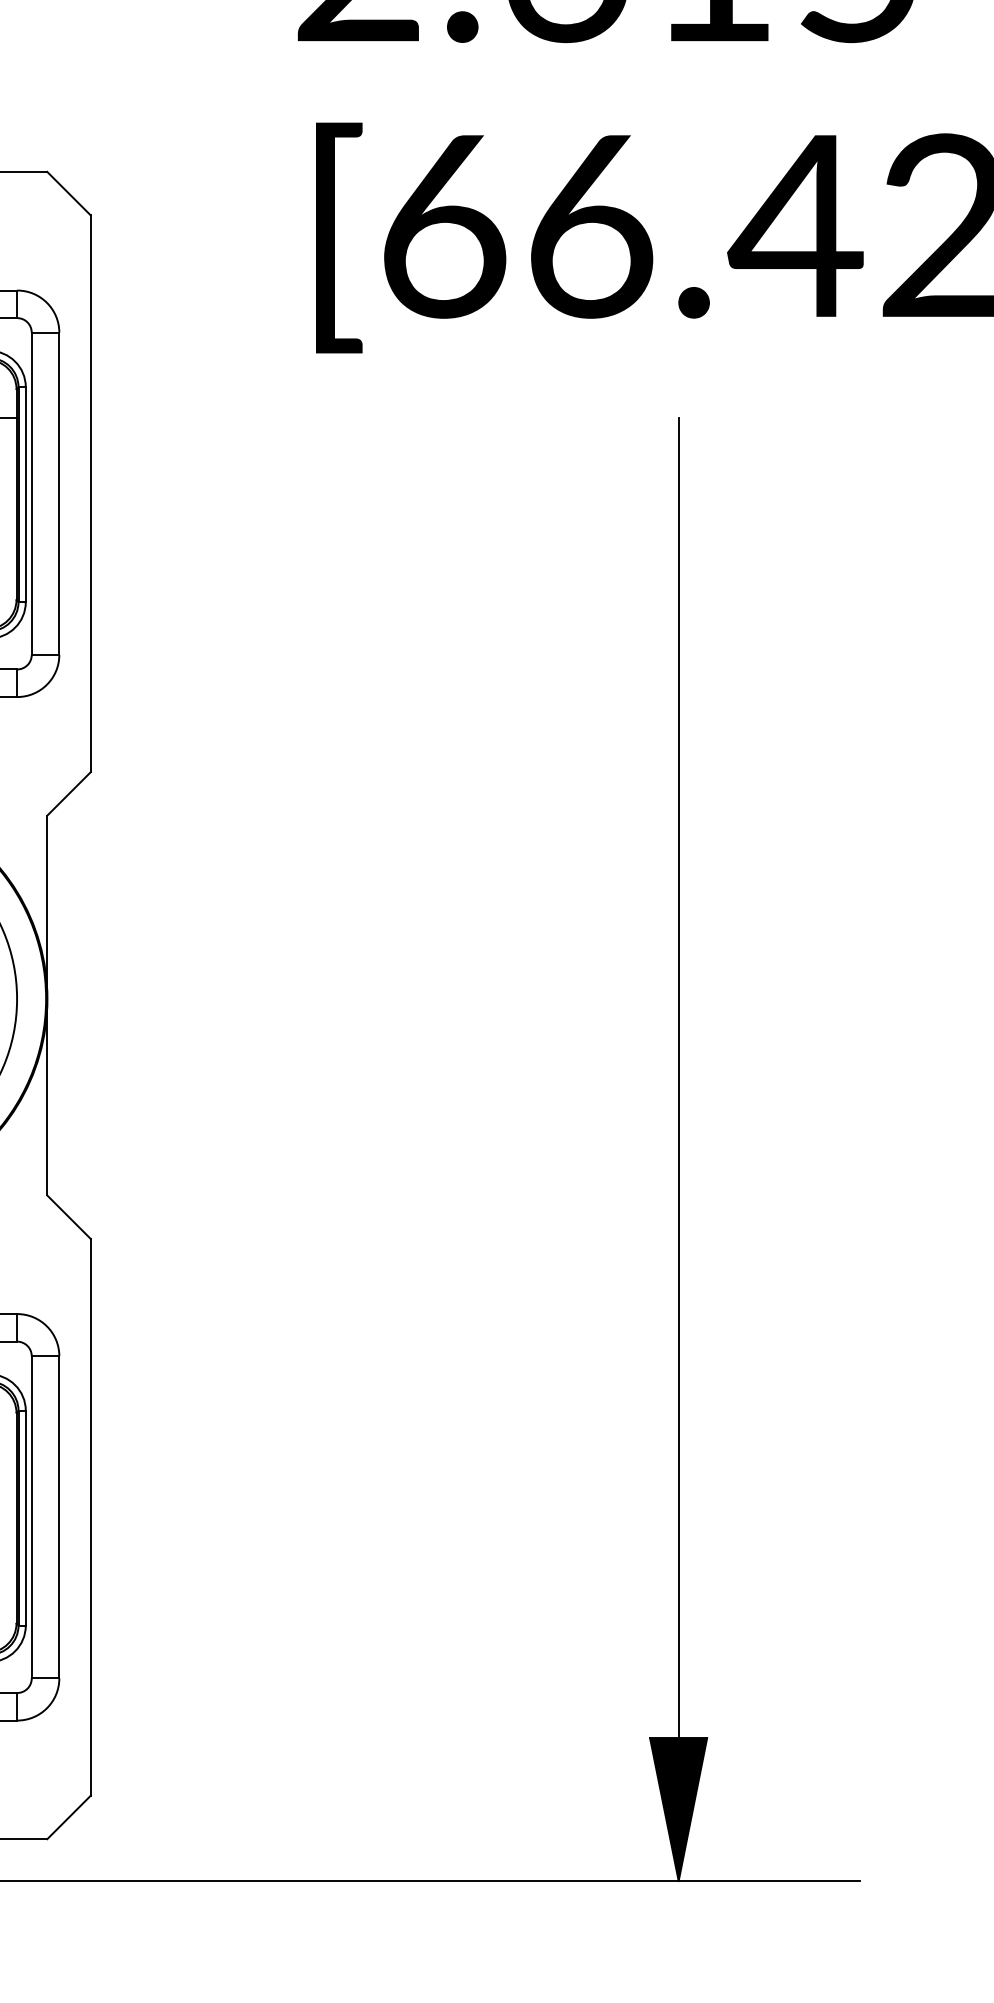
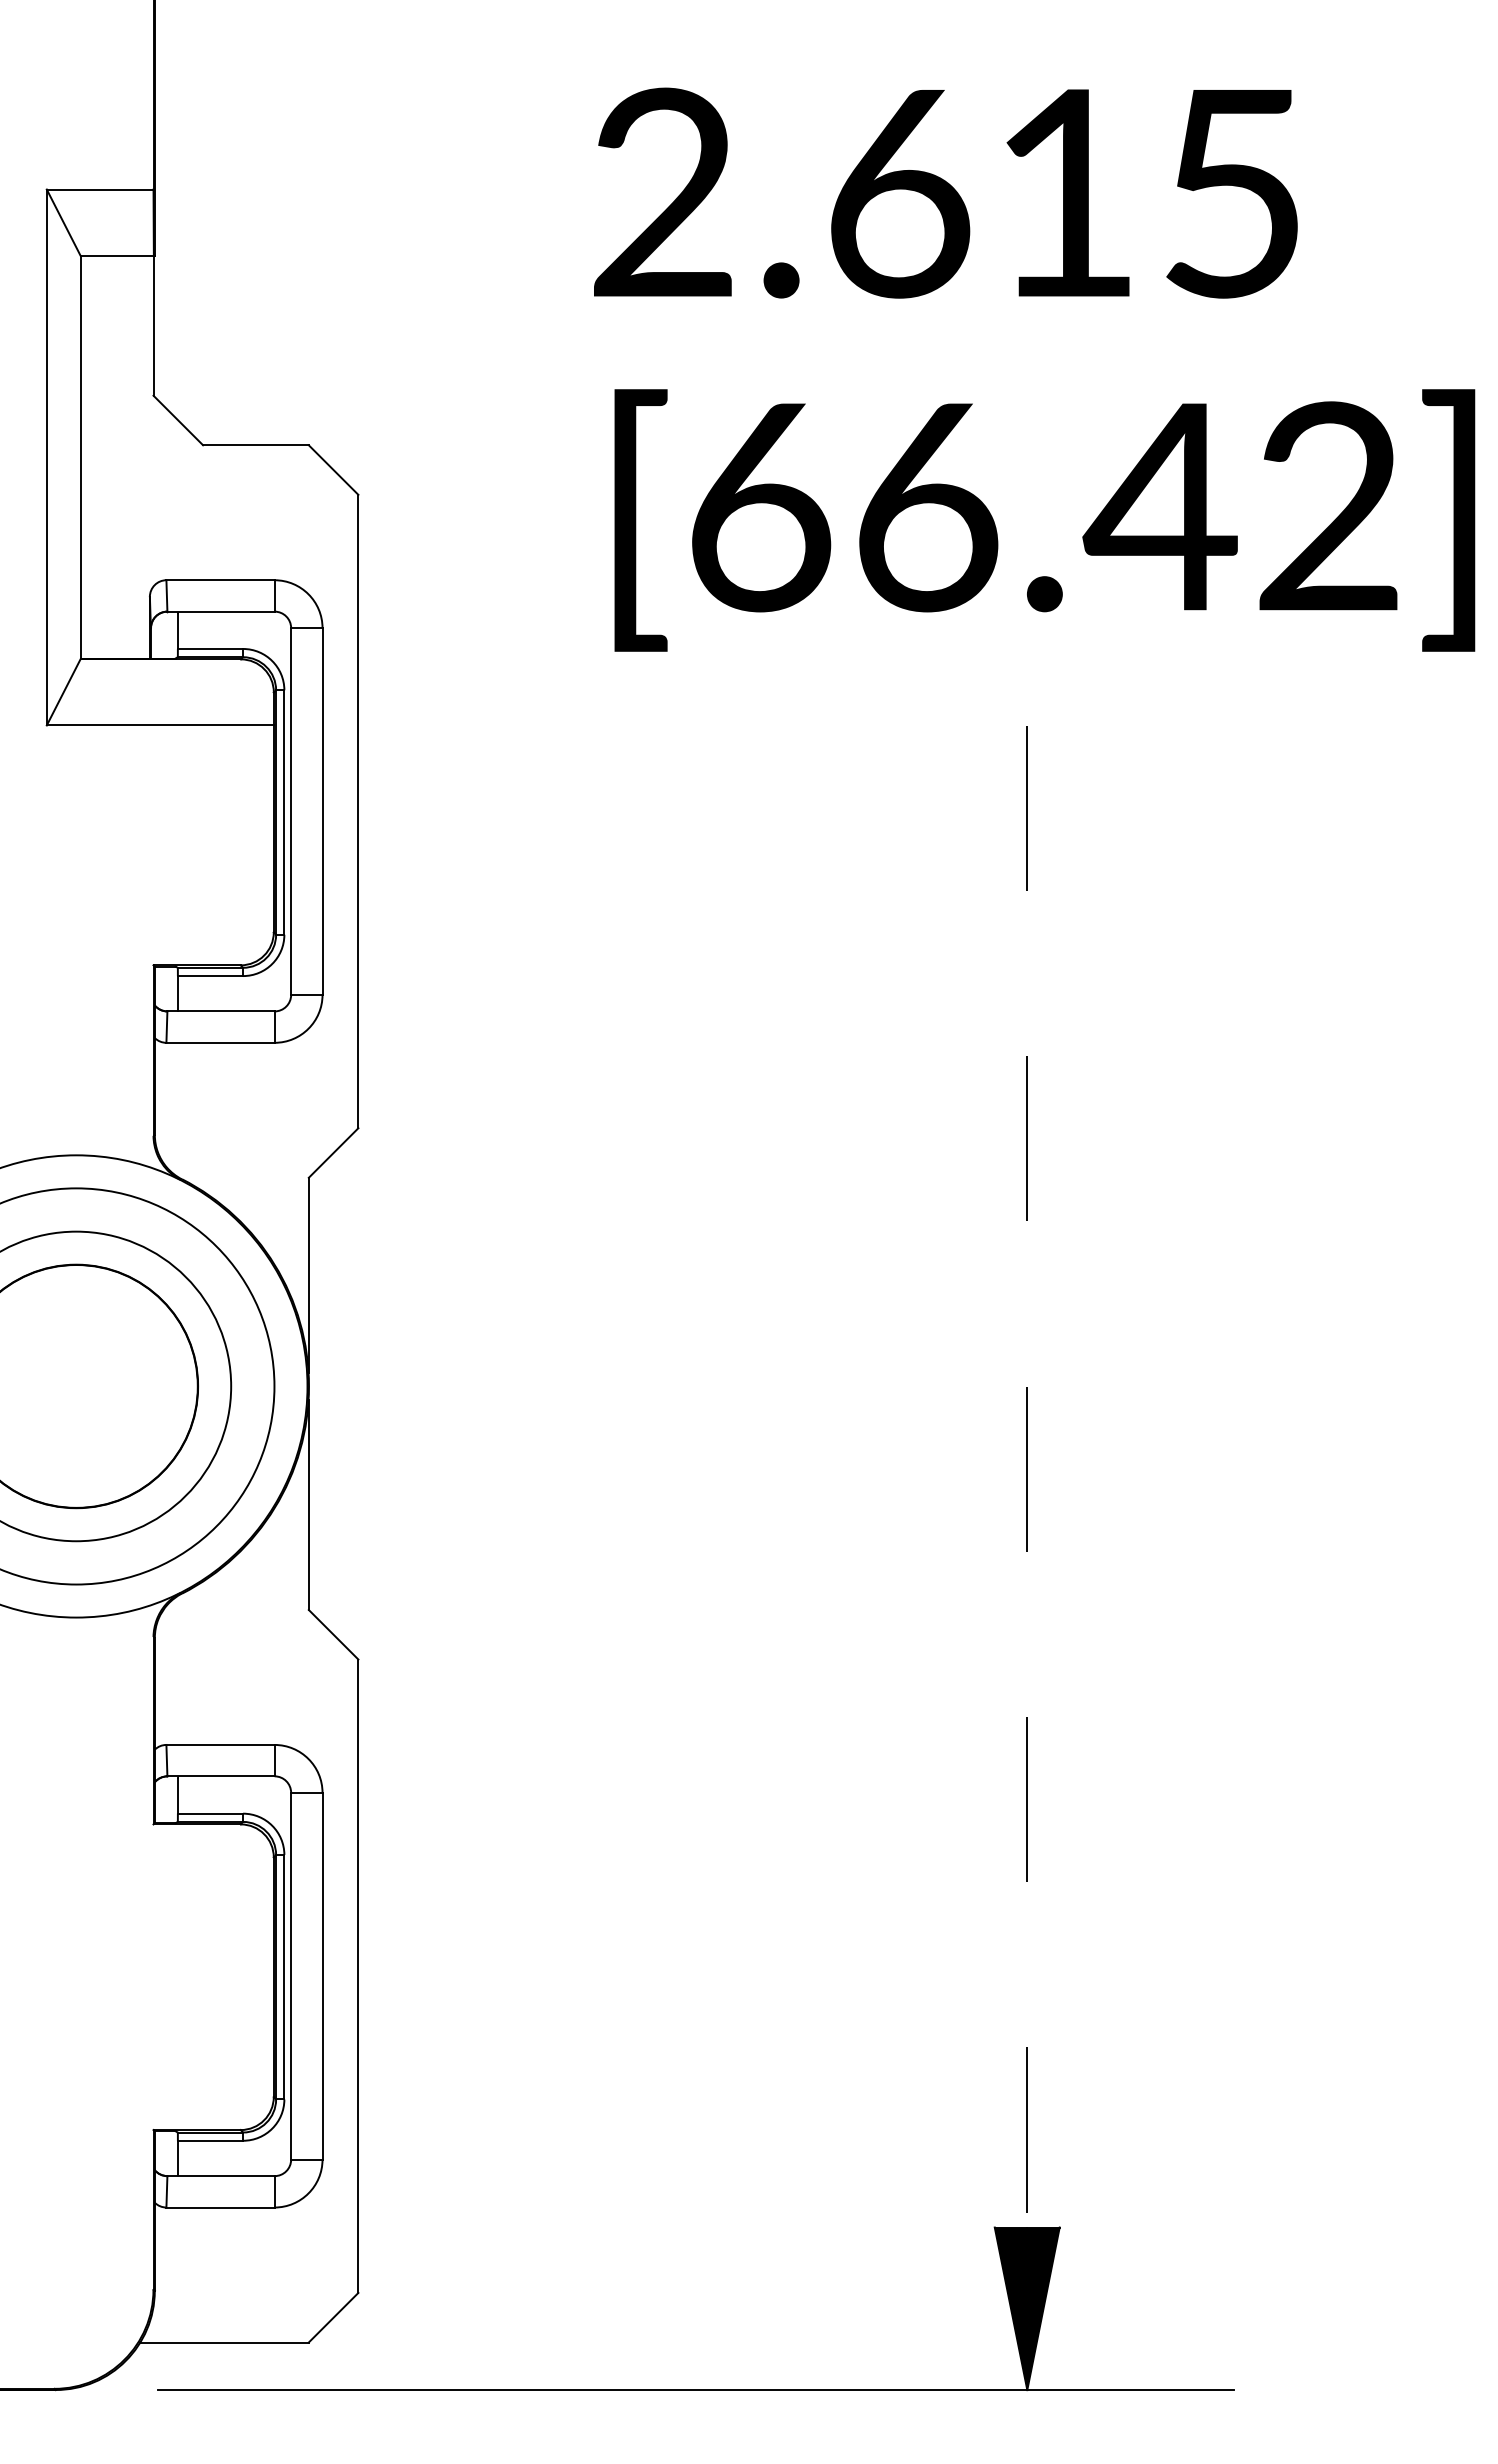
line: (678, 1078) -> (1027, 1476), solid -> dashed

